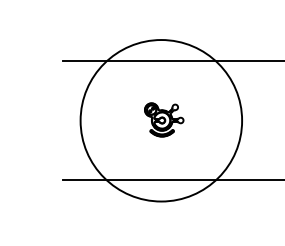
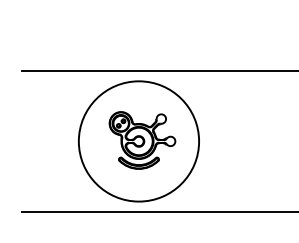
part: (163, 119) -> (141, 139), size x1.43
circle: (160, 120) -> (137, 141), size x0.62

